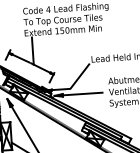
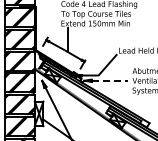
line: (84, 93) -> (110, 80), solid -> dashed

